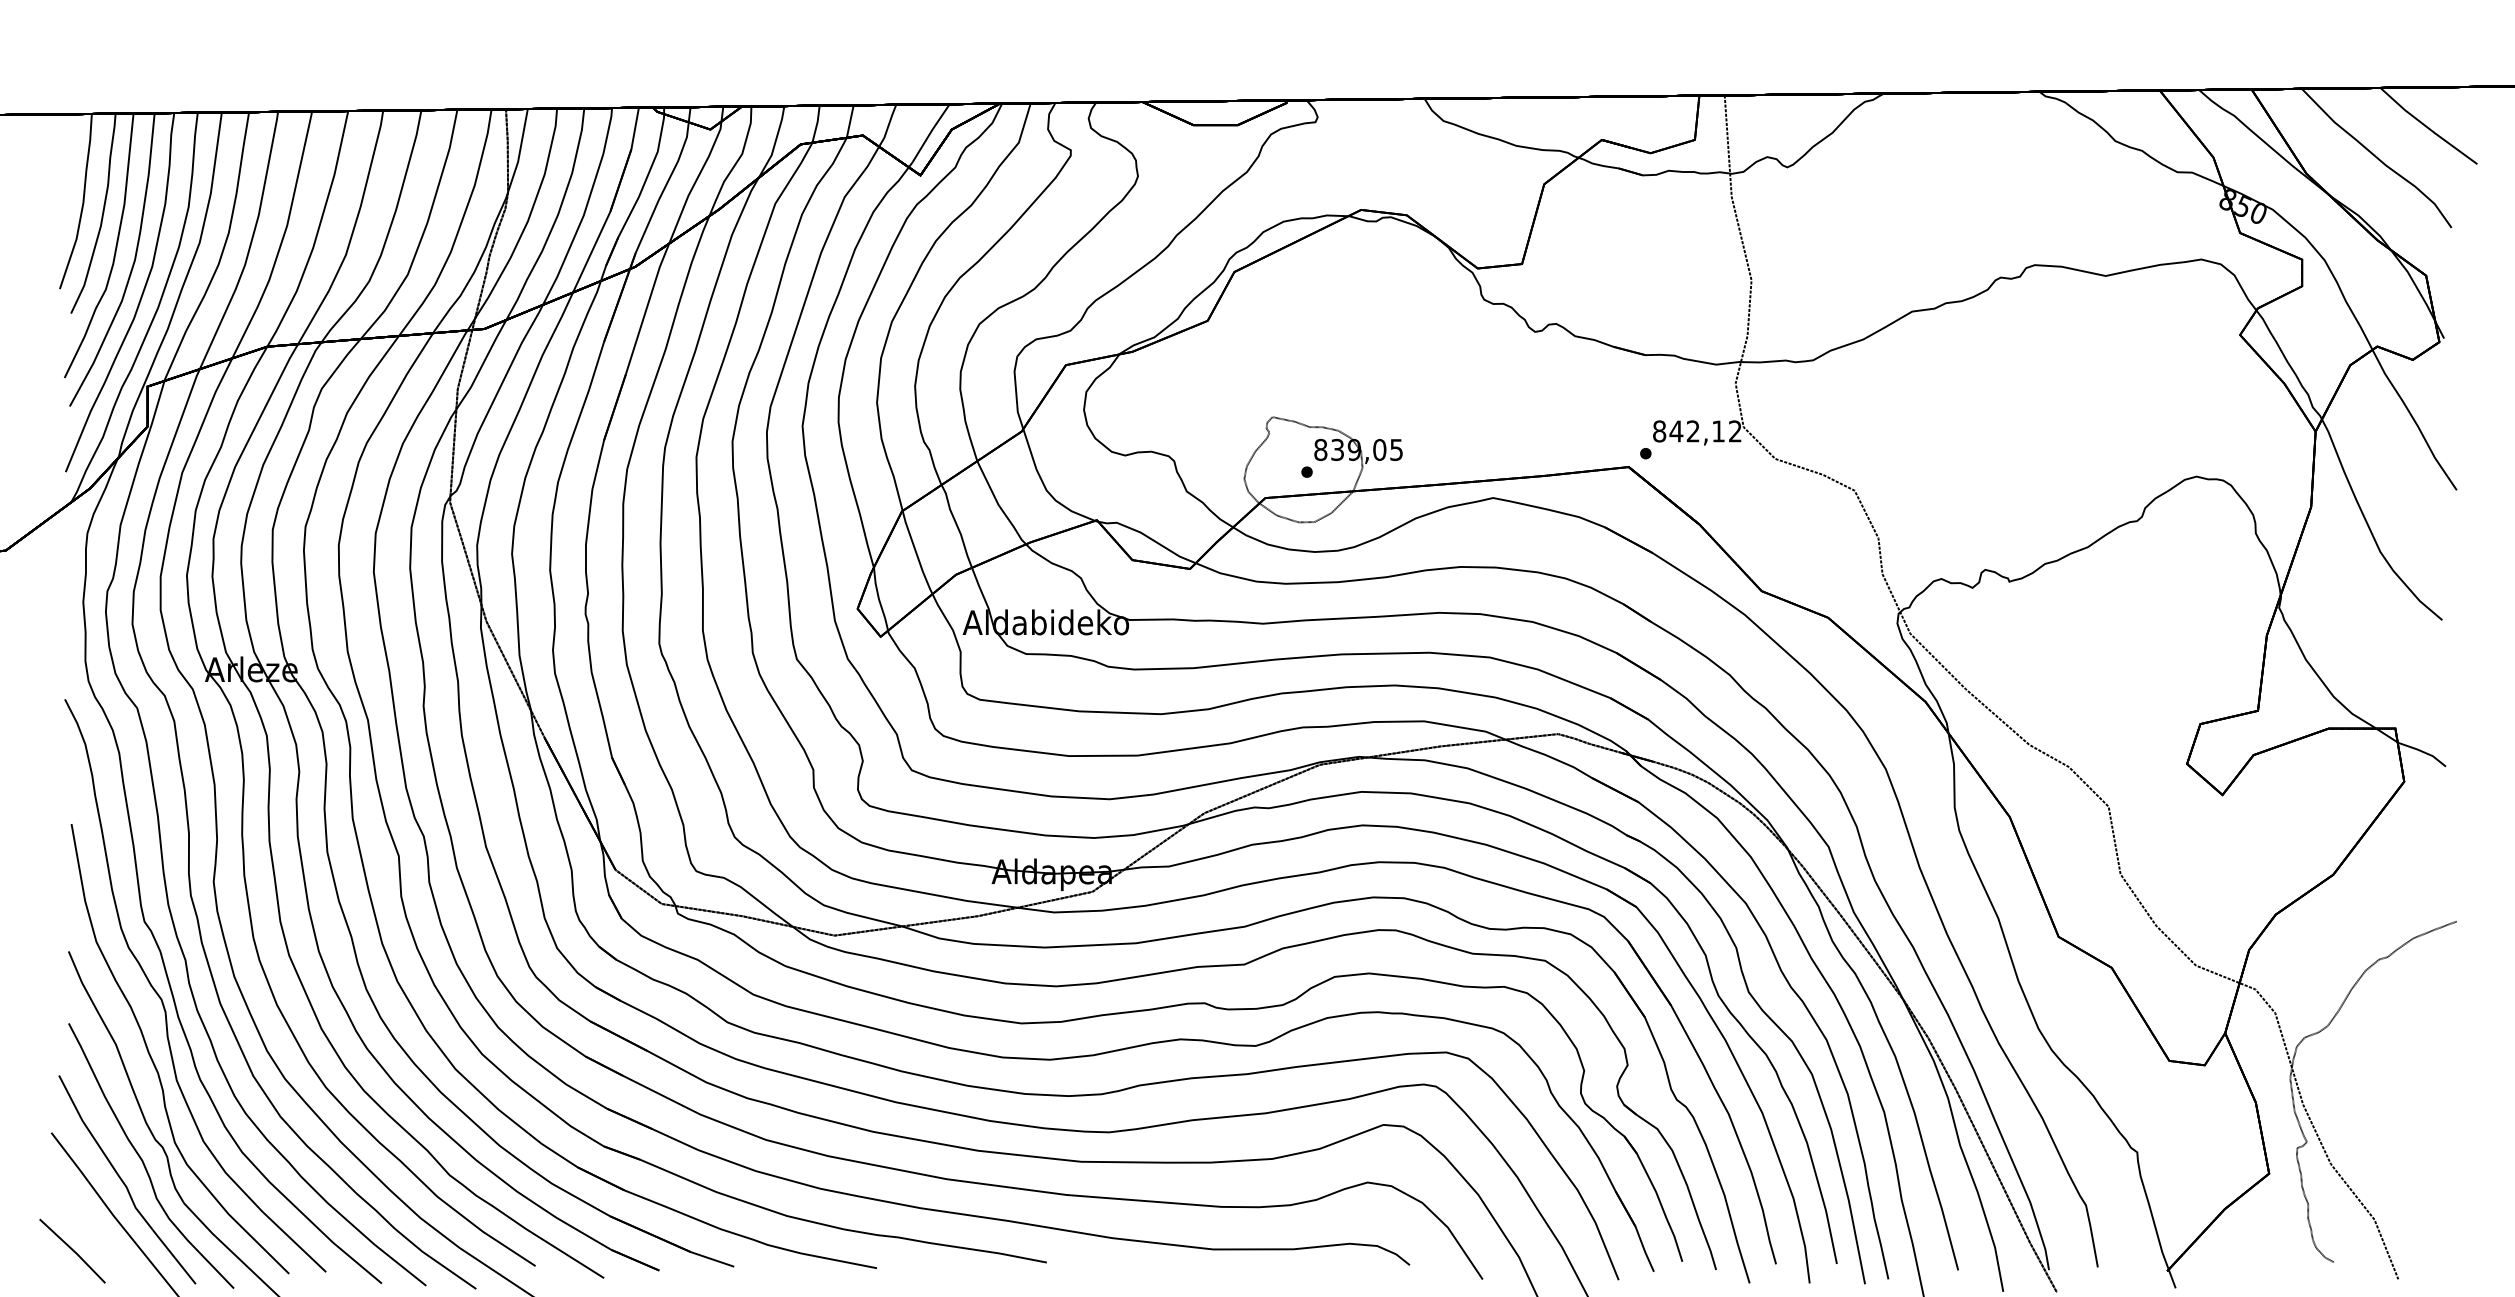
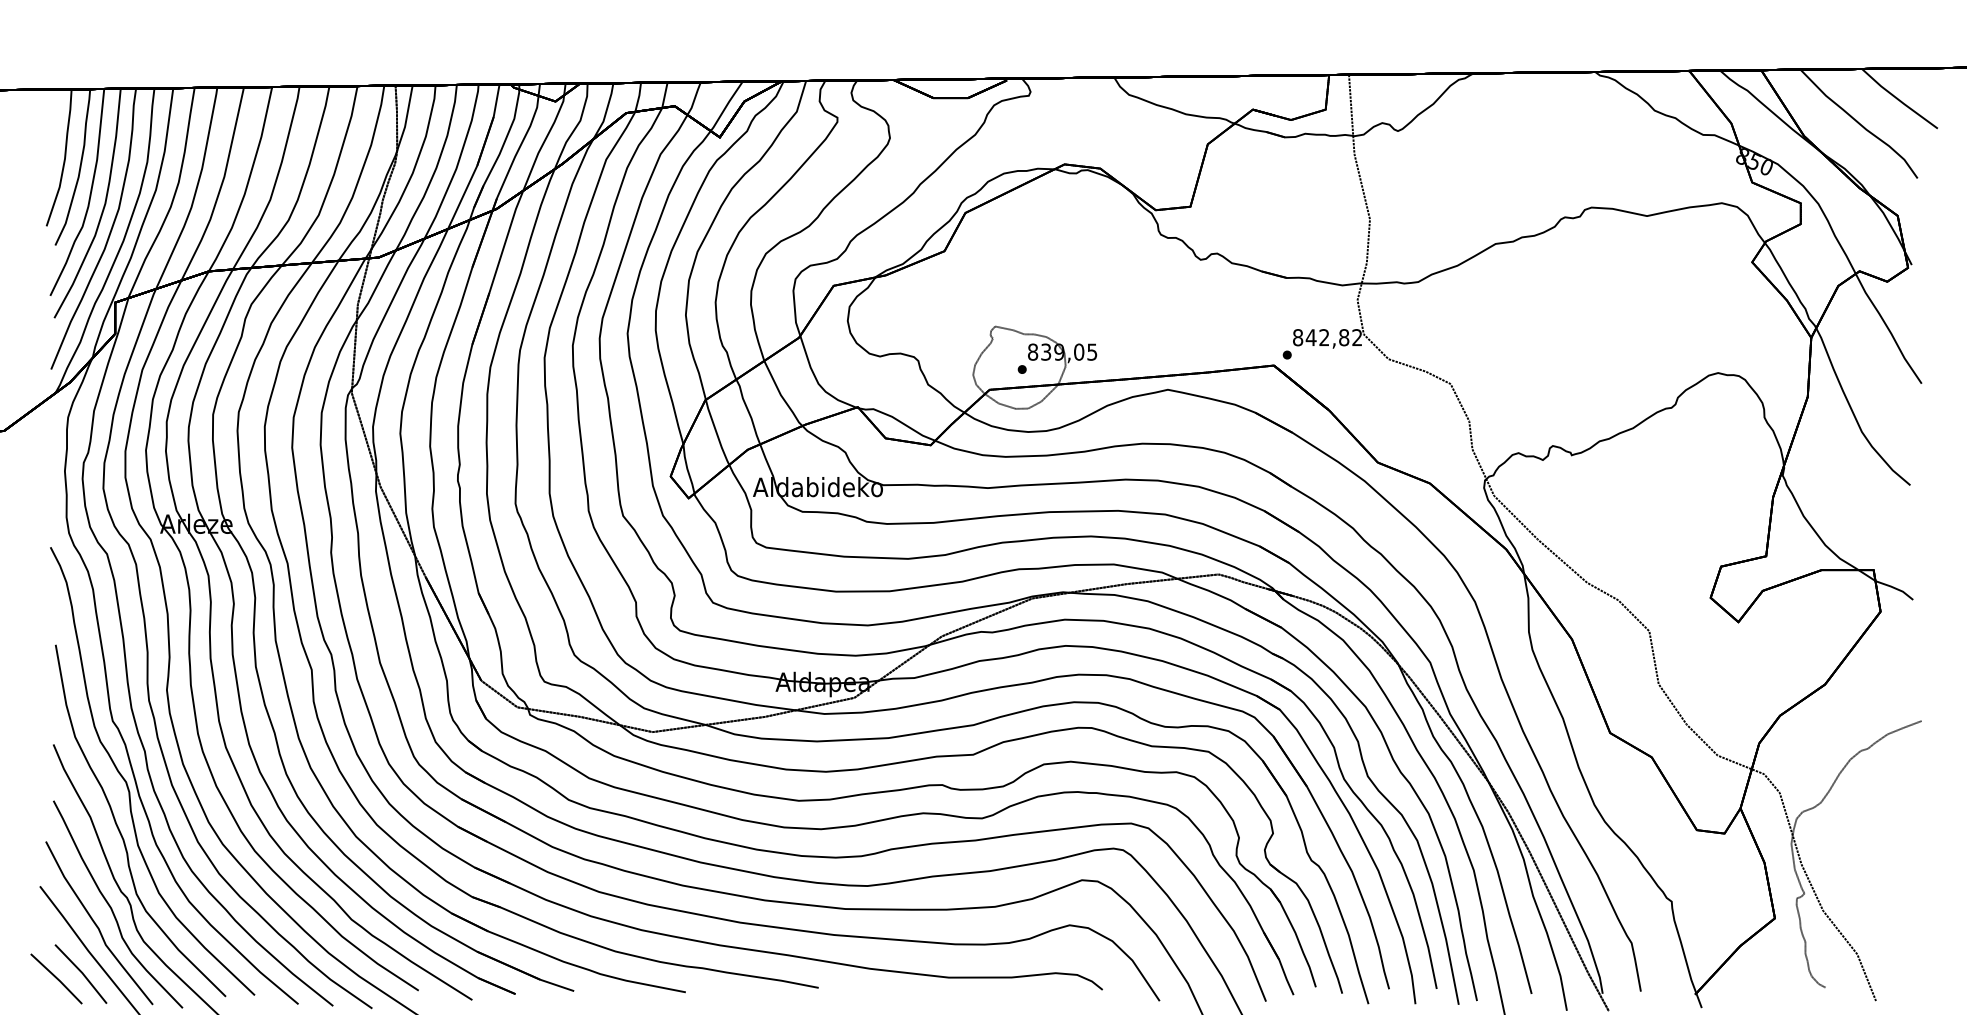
text: (1718, 431) -> (1344, 337), 842,12 -> 842,82
line: (105, 1245) -> (82, 974), added

